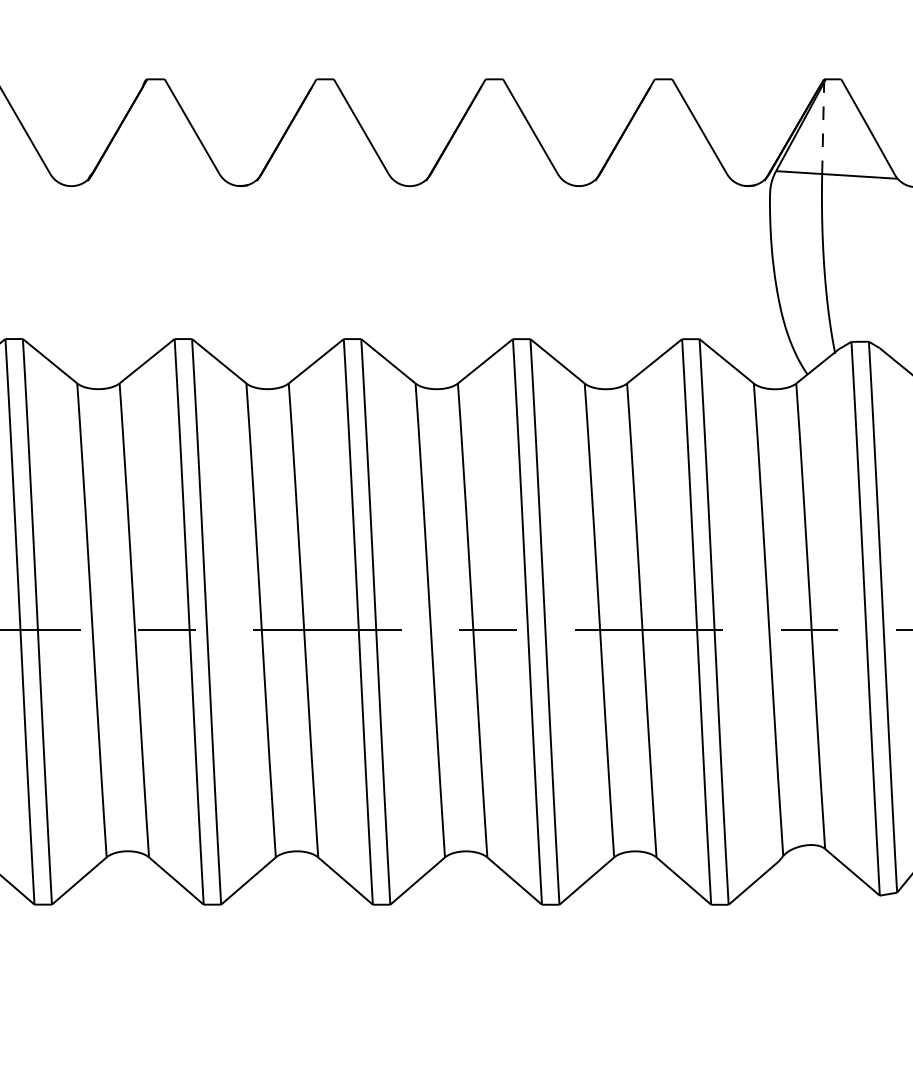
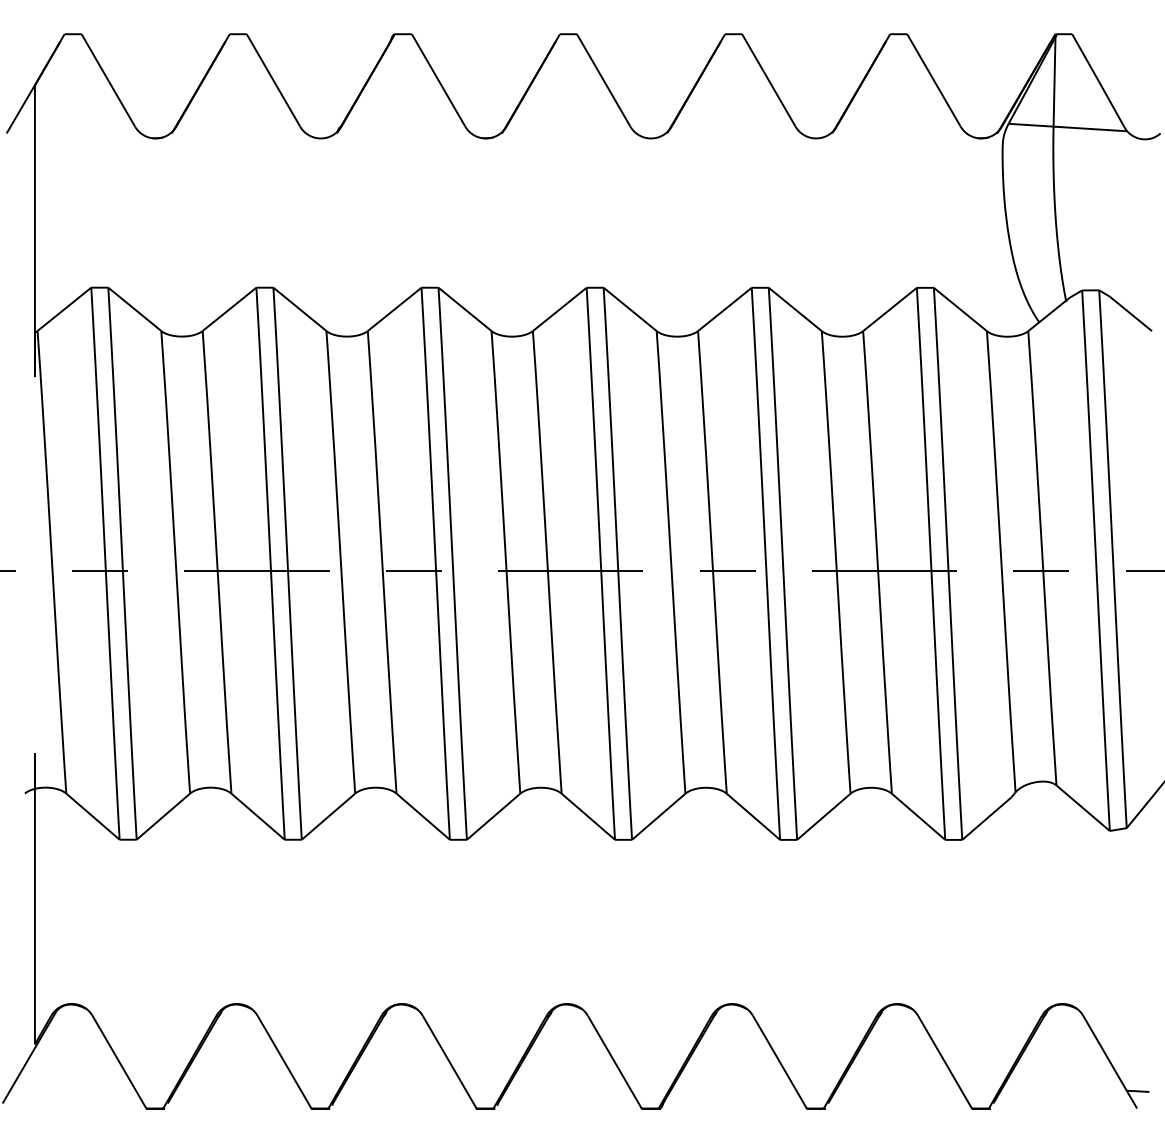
line: (823, 127) -> (1054, 81), dashed -> solid

